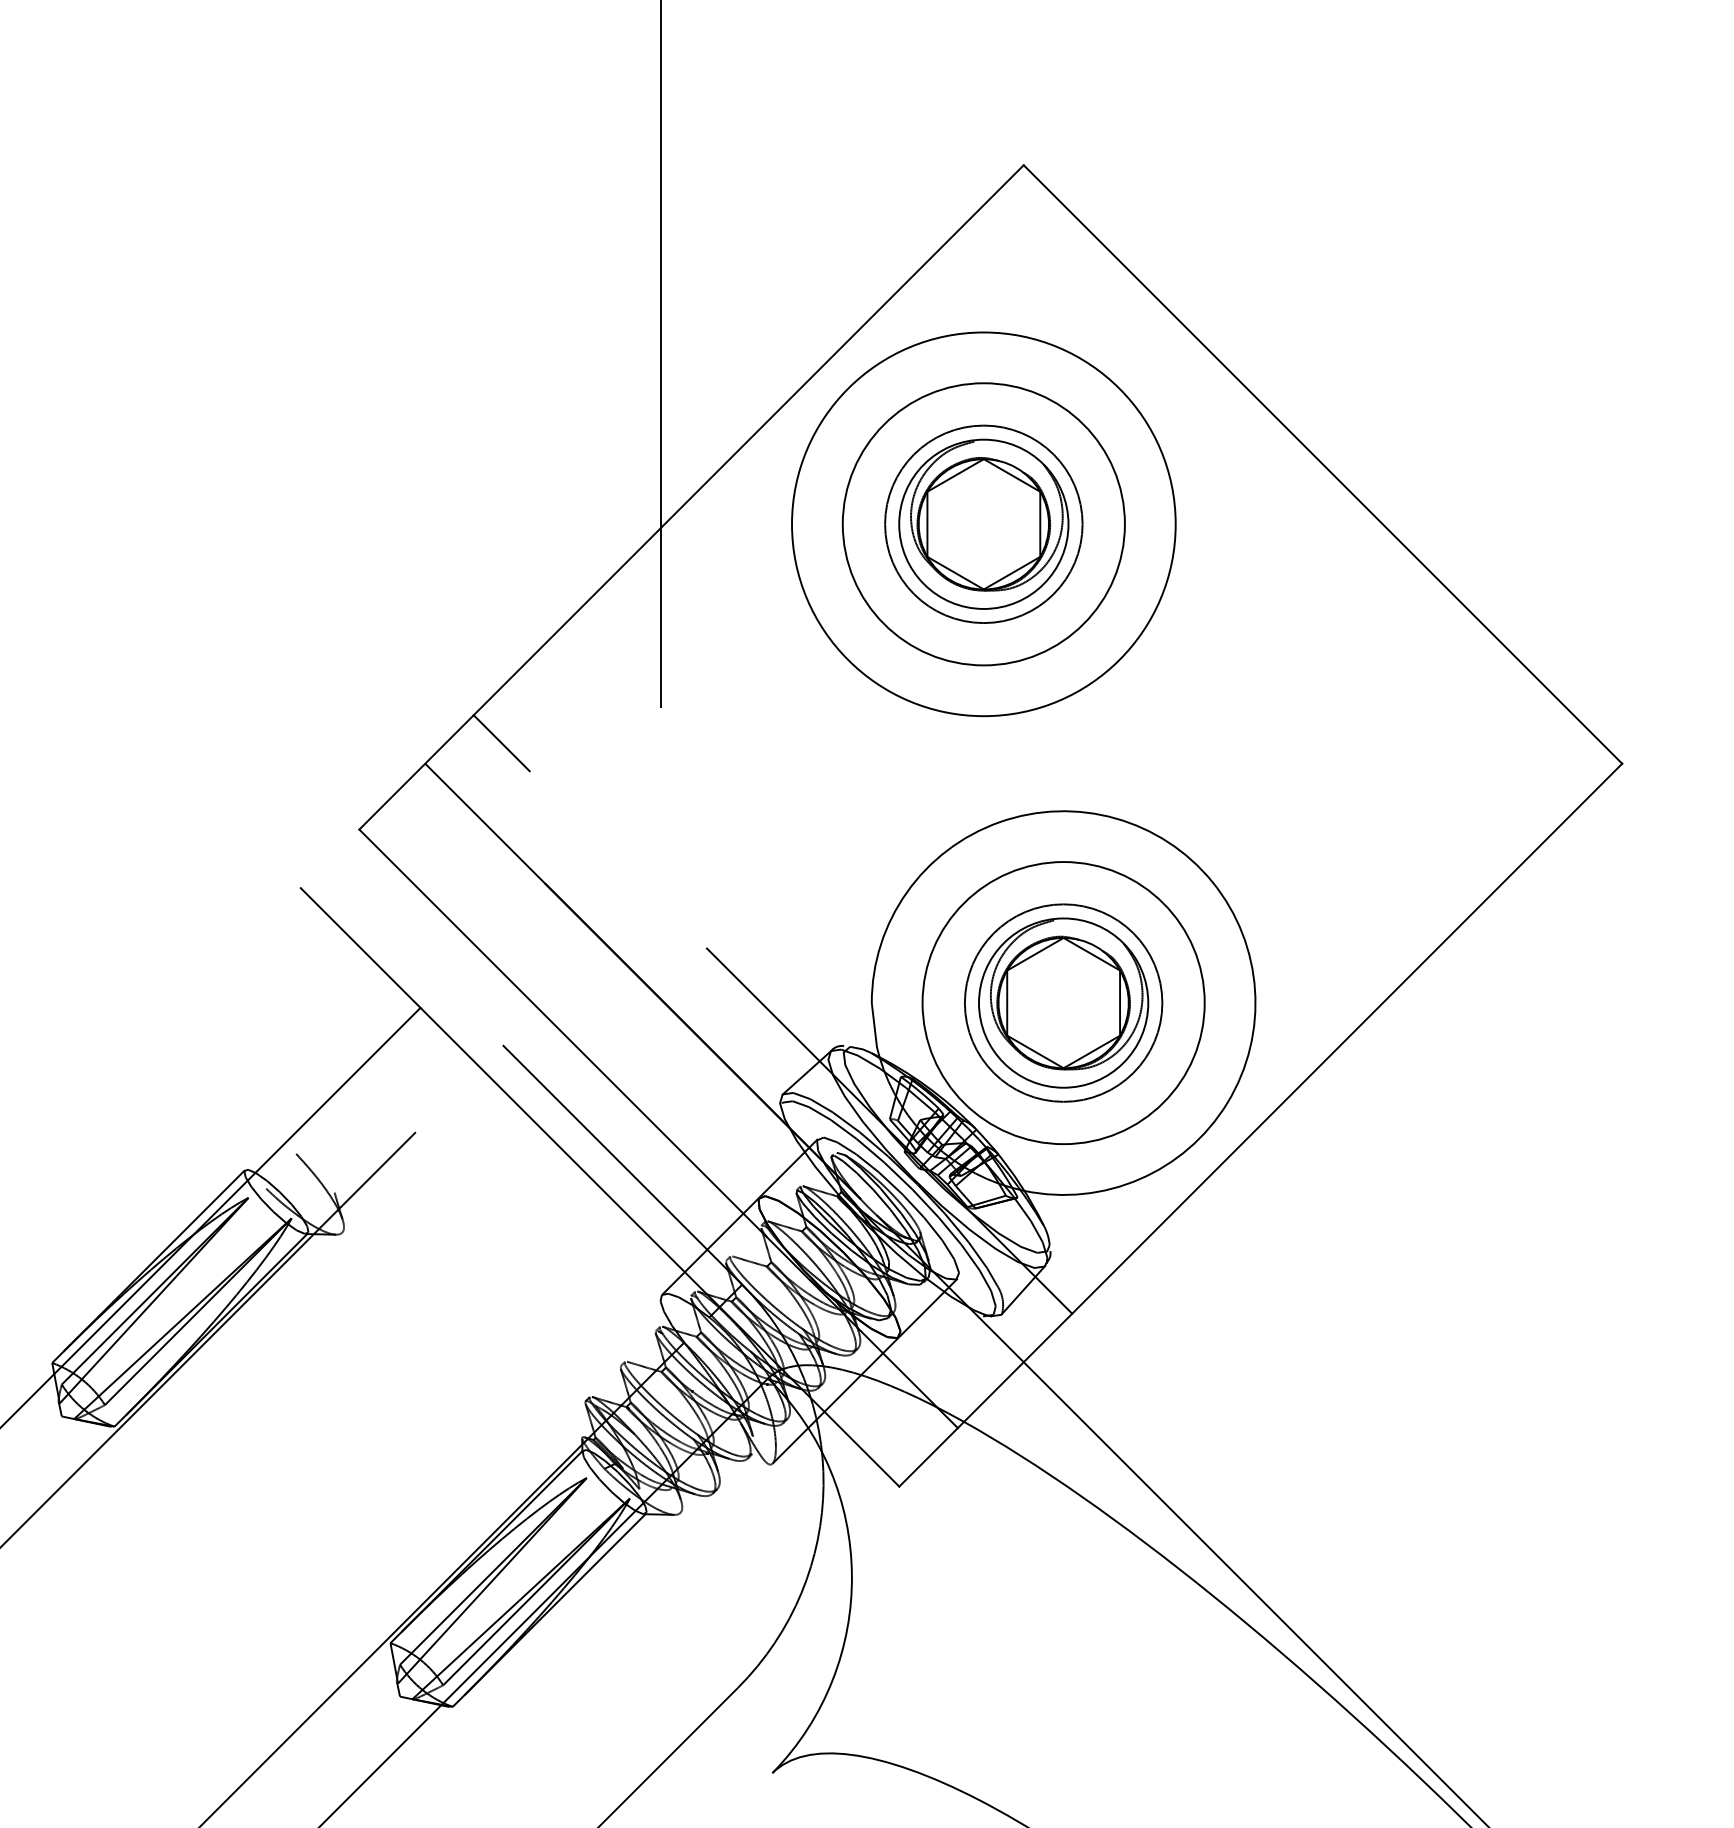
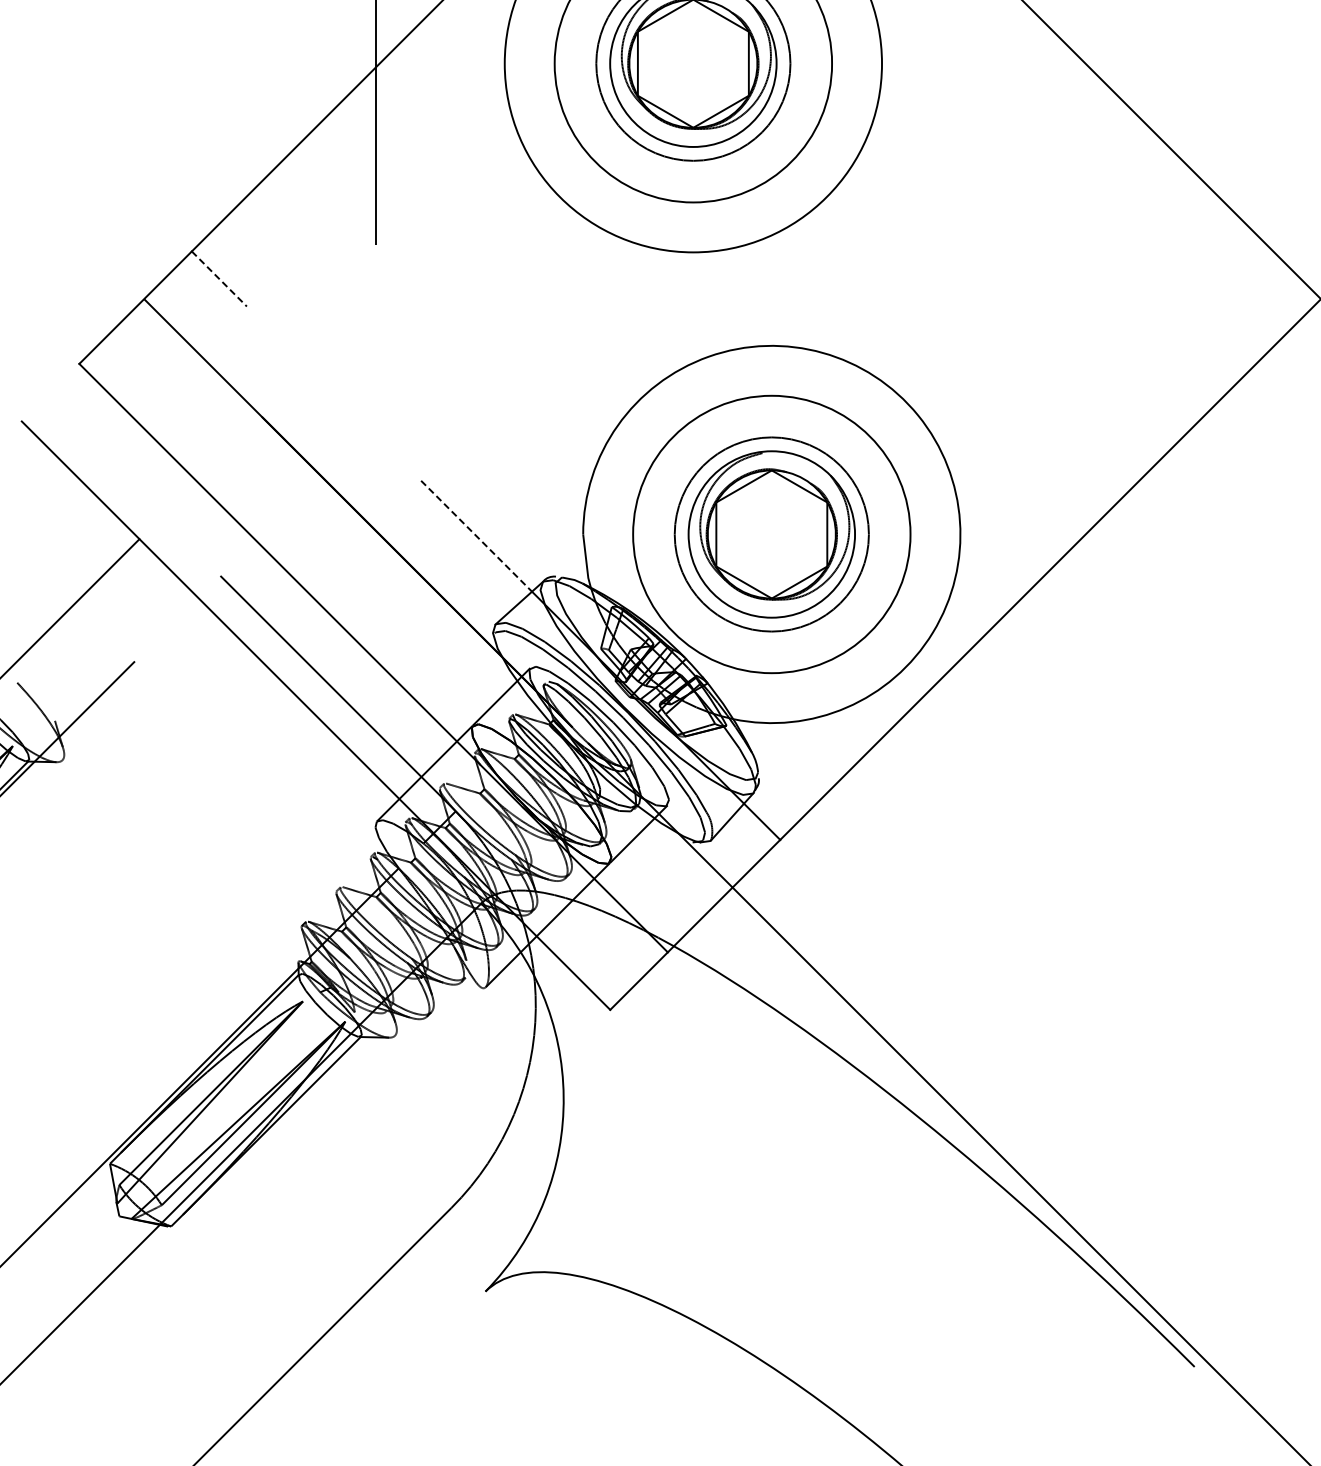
line: (501, 743) -> (219, 279), solid -> dashed
line: (763, 1004) -> (476, 535), solid -> dashed

